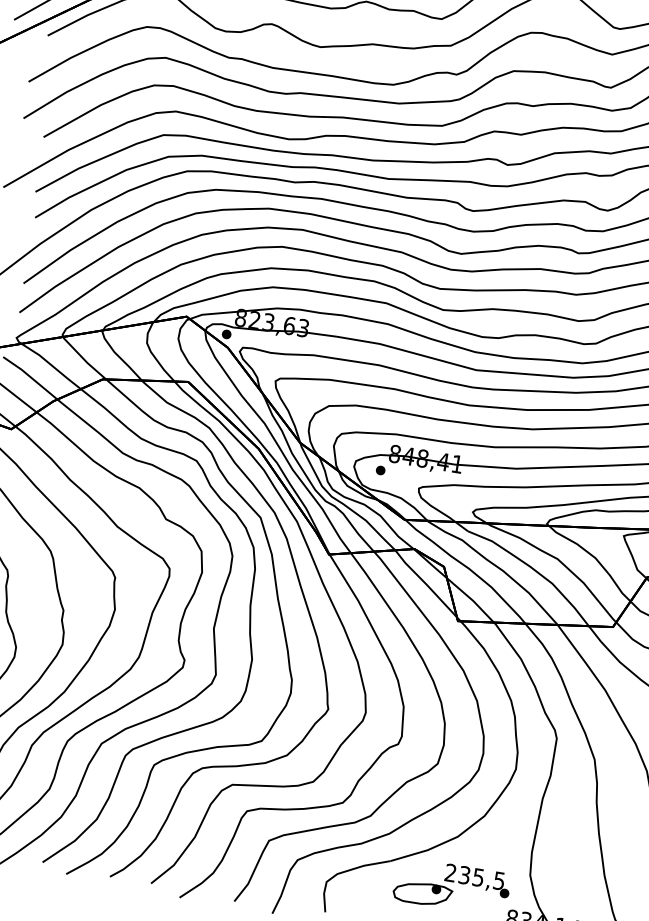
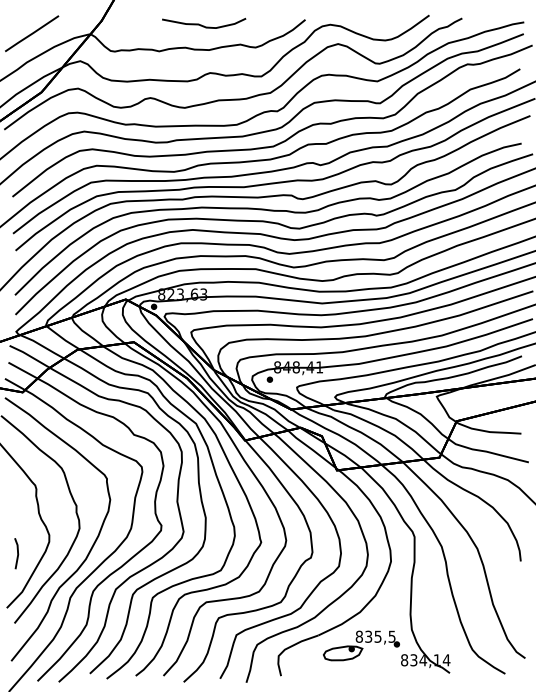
text: (449, 872) -> (358, 636), 235,5 -> 835,5

